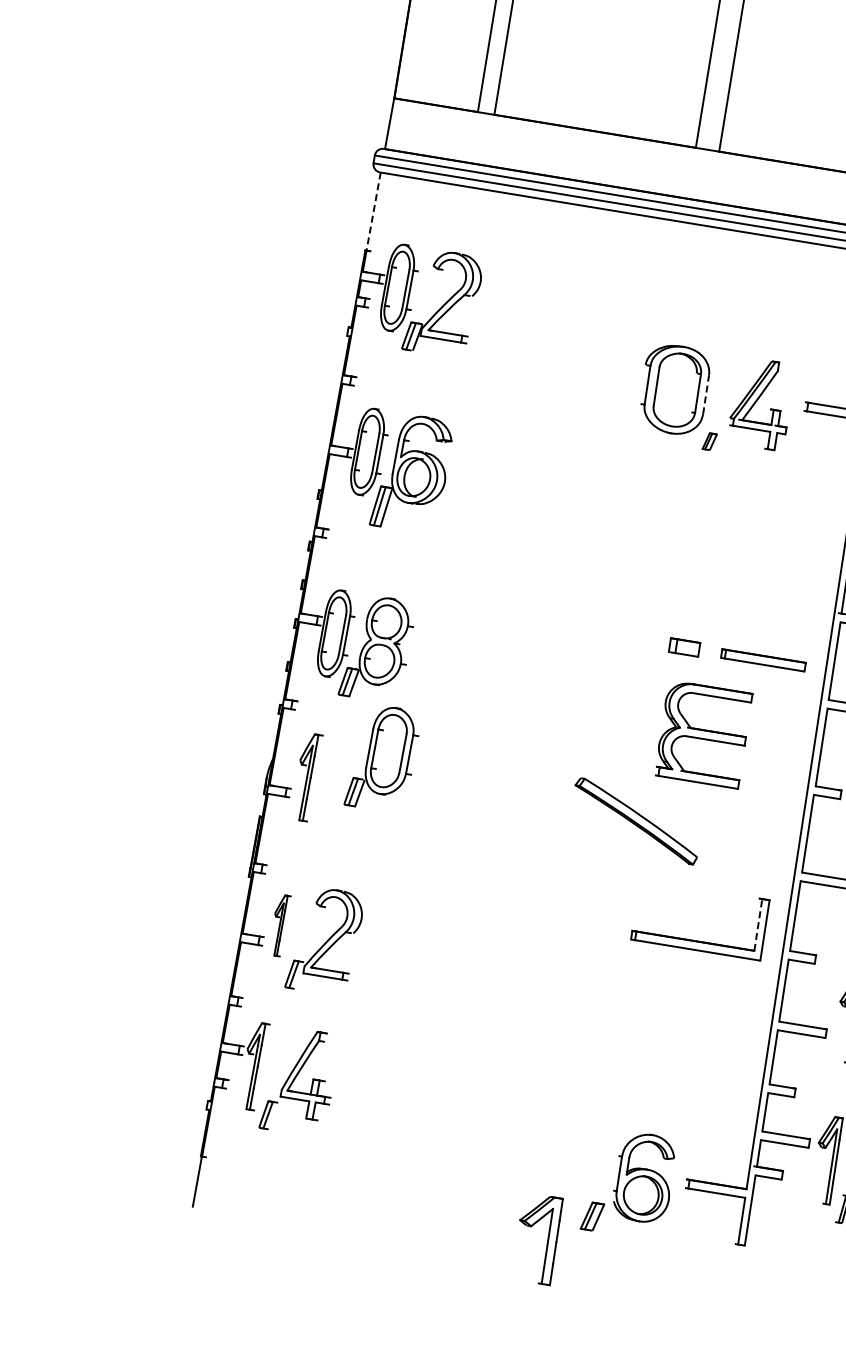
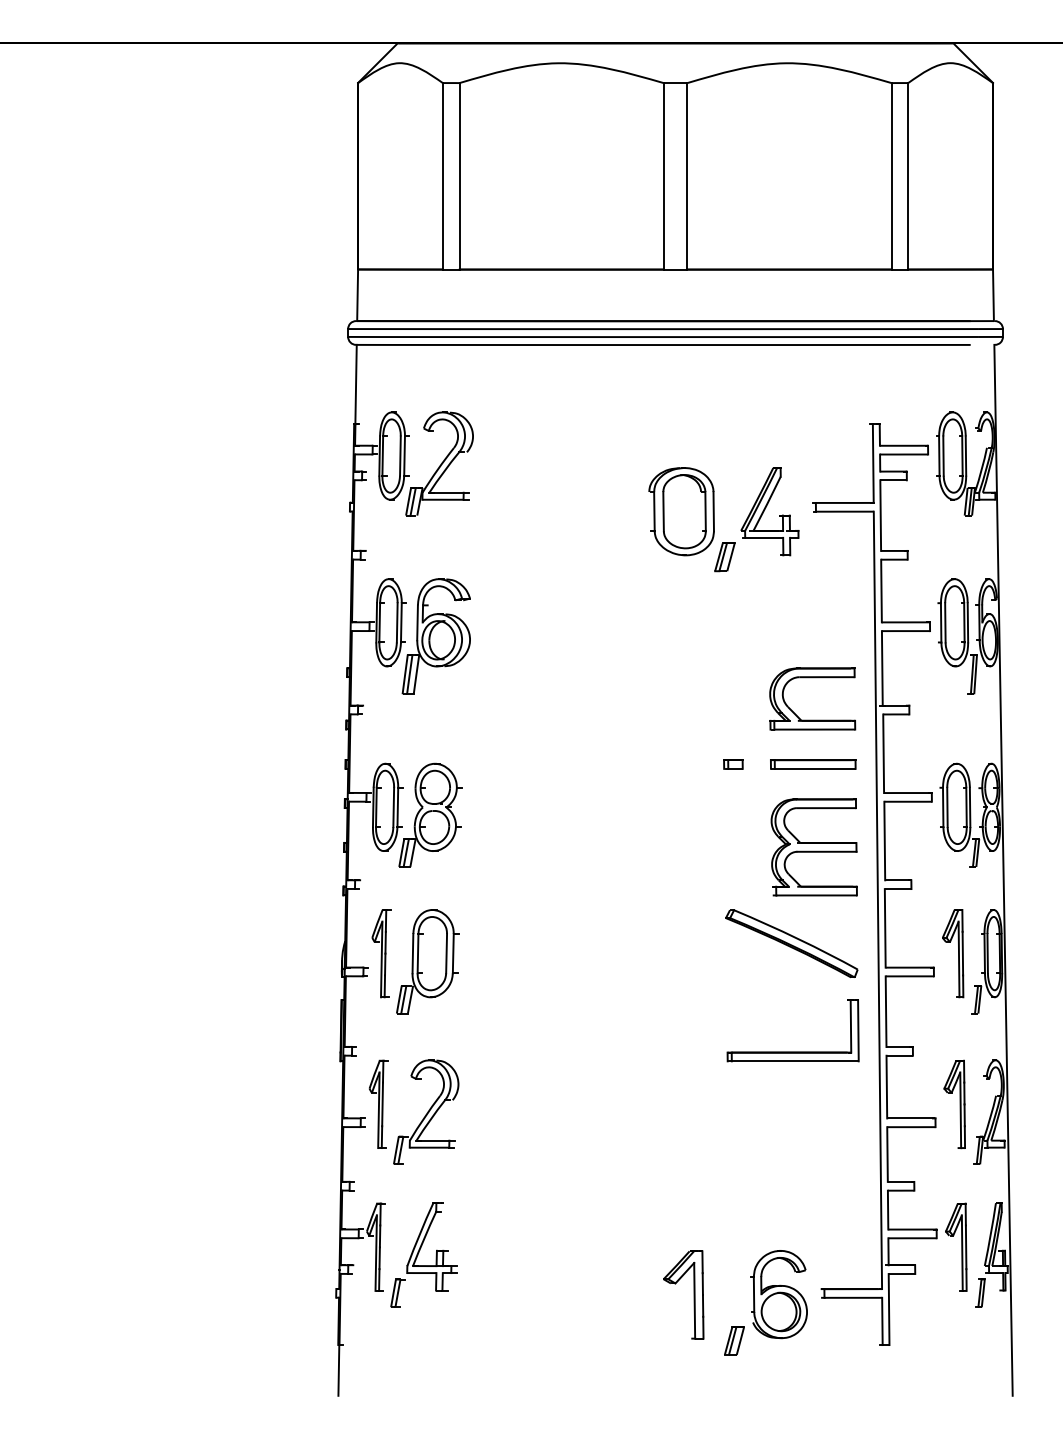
line: (374, 211) -> (356, 384), dashed -> solid
line: (705, 394) -> (713, 511), dashed -> solid
part: (709, 441) -> (724, 557), size x1.67
part: (776, 575) -> (812, 678), added
part: (684, 647) -> (733, 764), size x0.62
part: (702, 734) -> (813, 847), moved
part: (382, 758) -> (427, 961), moved
part: (636, 820) -> (791, 943), moved
line: (758, 923) -> (850, 1025), dashed -> solid
part: (279, 924) -> (378, 1103), size x1.43
part: (547, 1240) -> (693, 1294), moved

